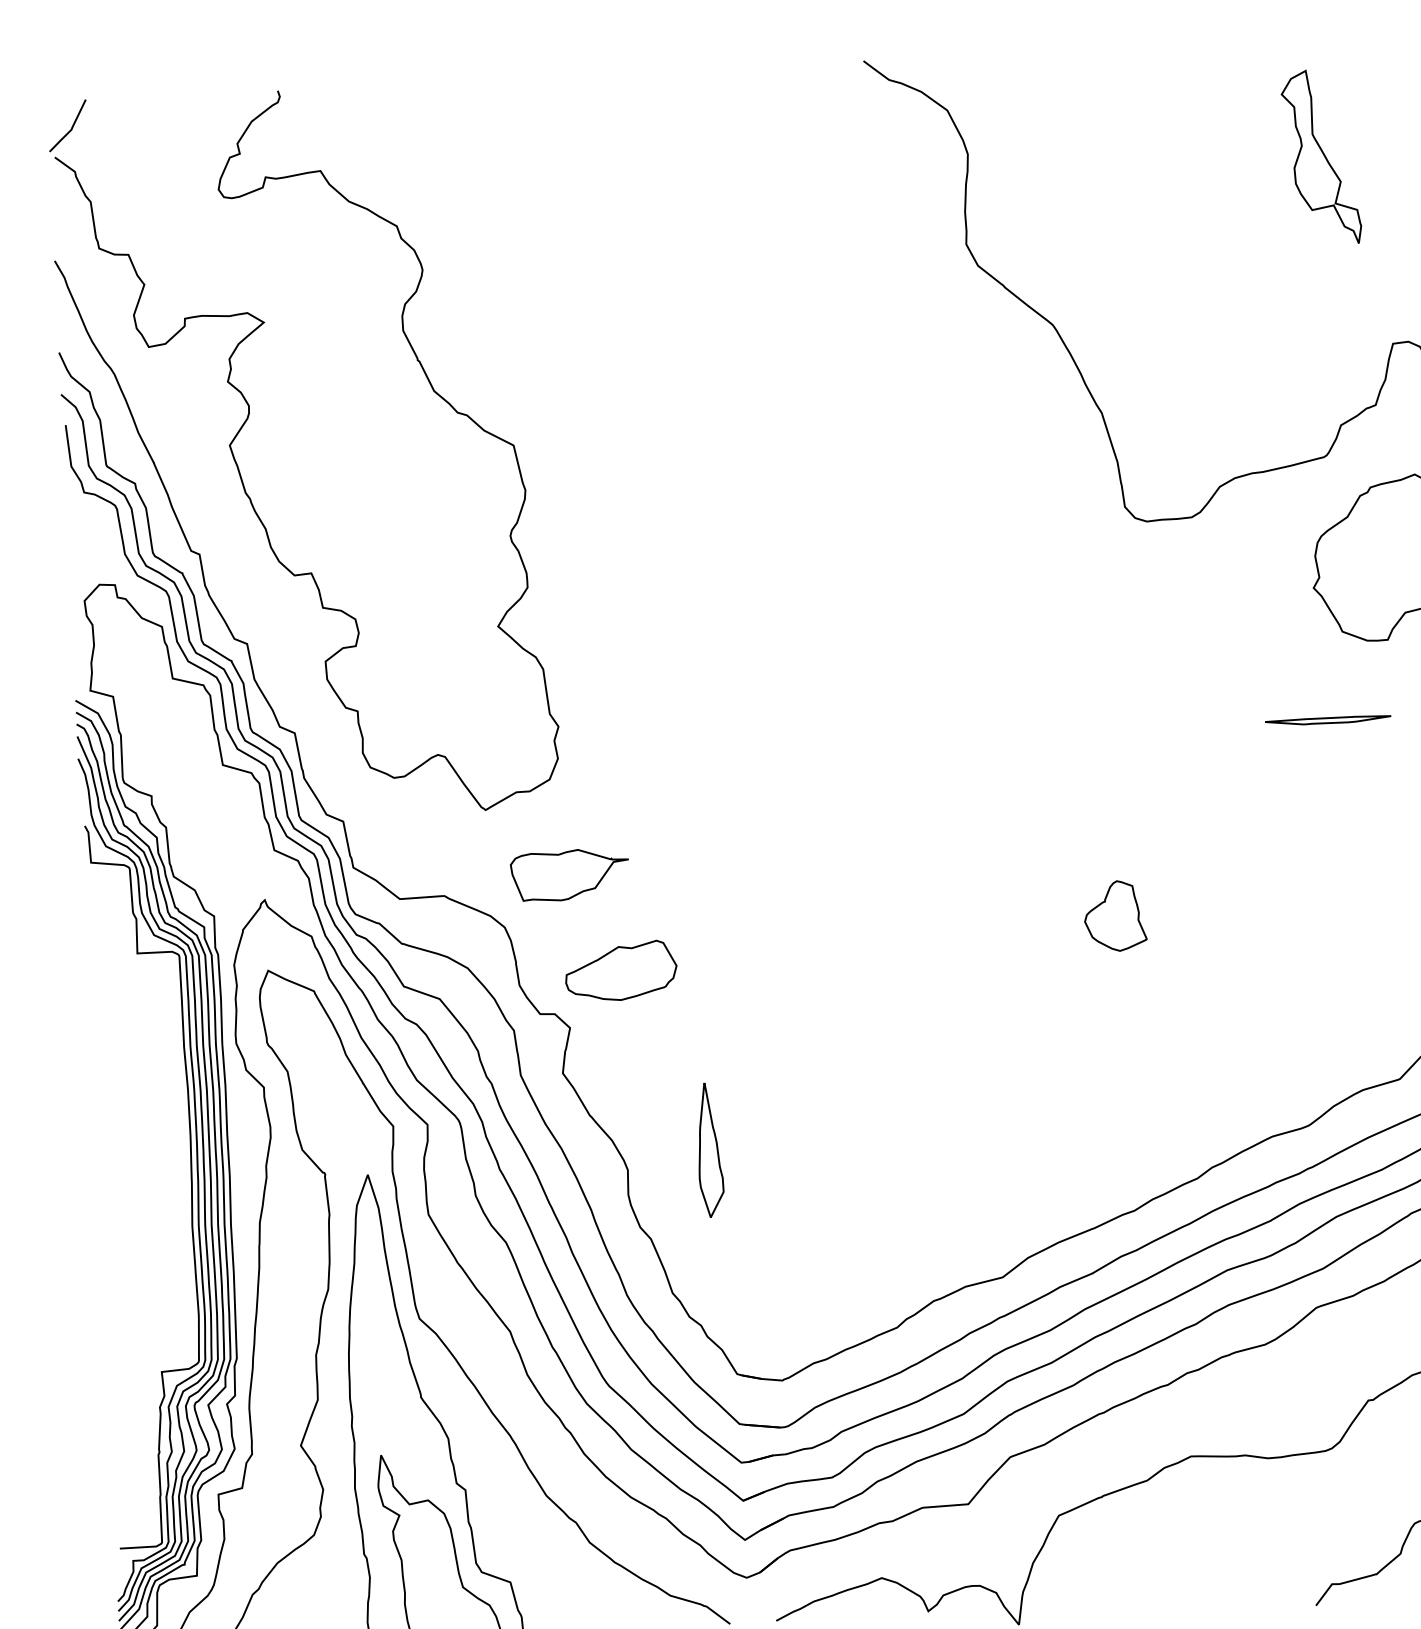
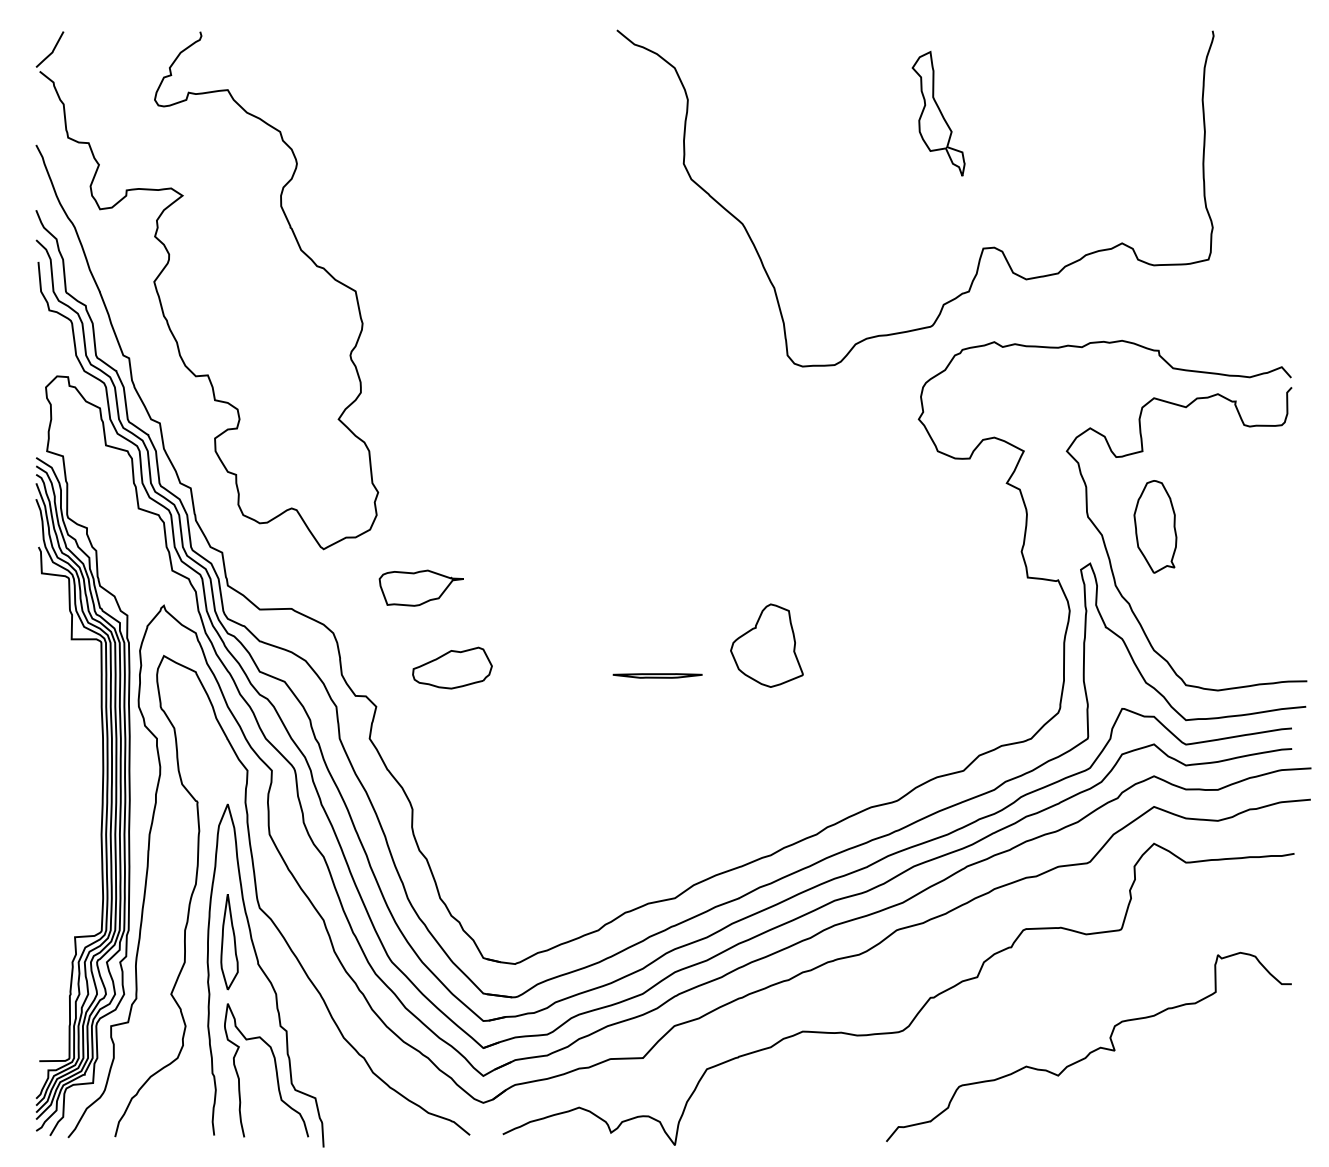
part: (1327, 720) -> (657, 675), moved
part: (568, 874) -> (420, 587), moved
part: (1114, 916) -> (766, 645), size x1.67
part: (621, 970) -> (452, 667), moved
part: (709, 1150) -> (229, 942), moved

